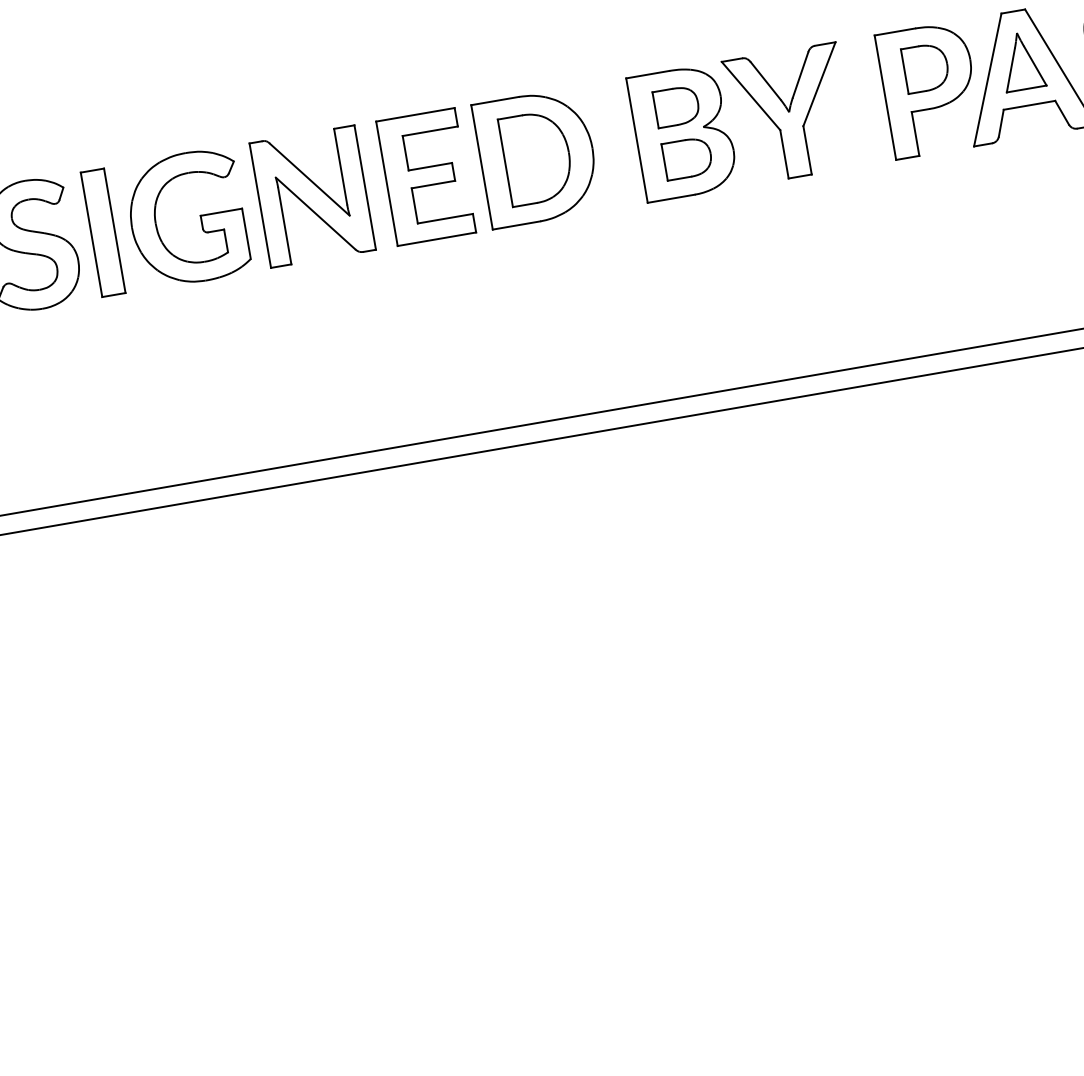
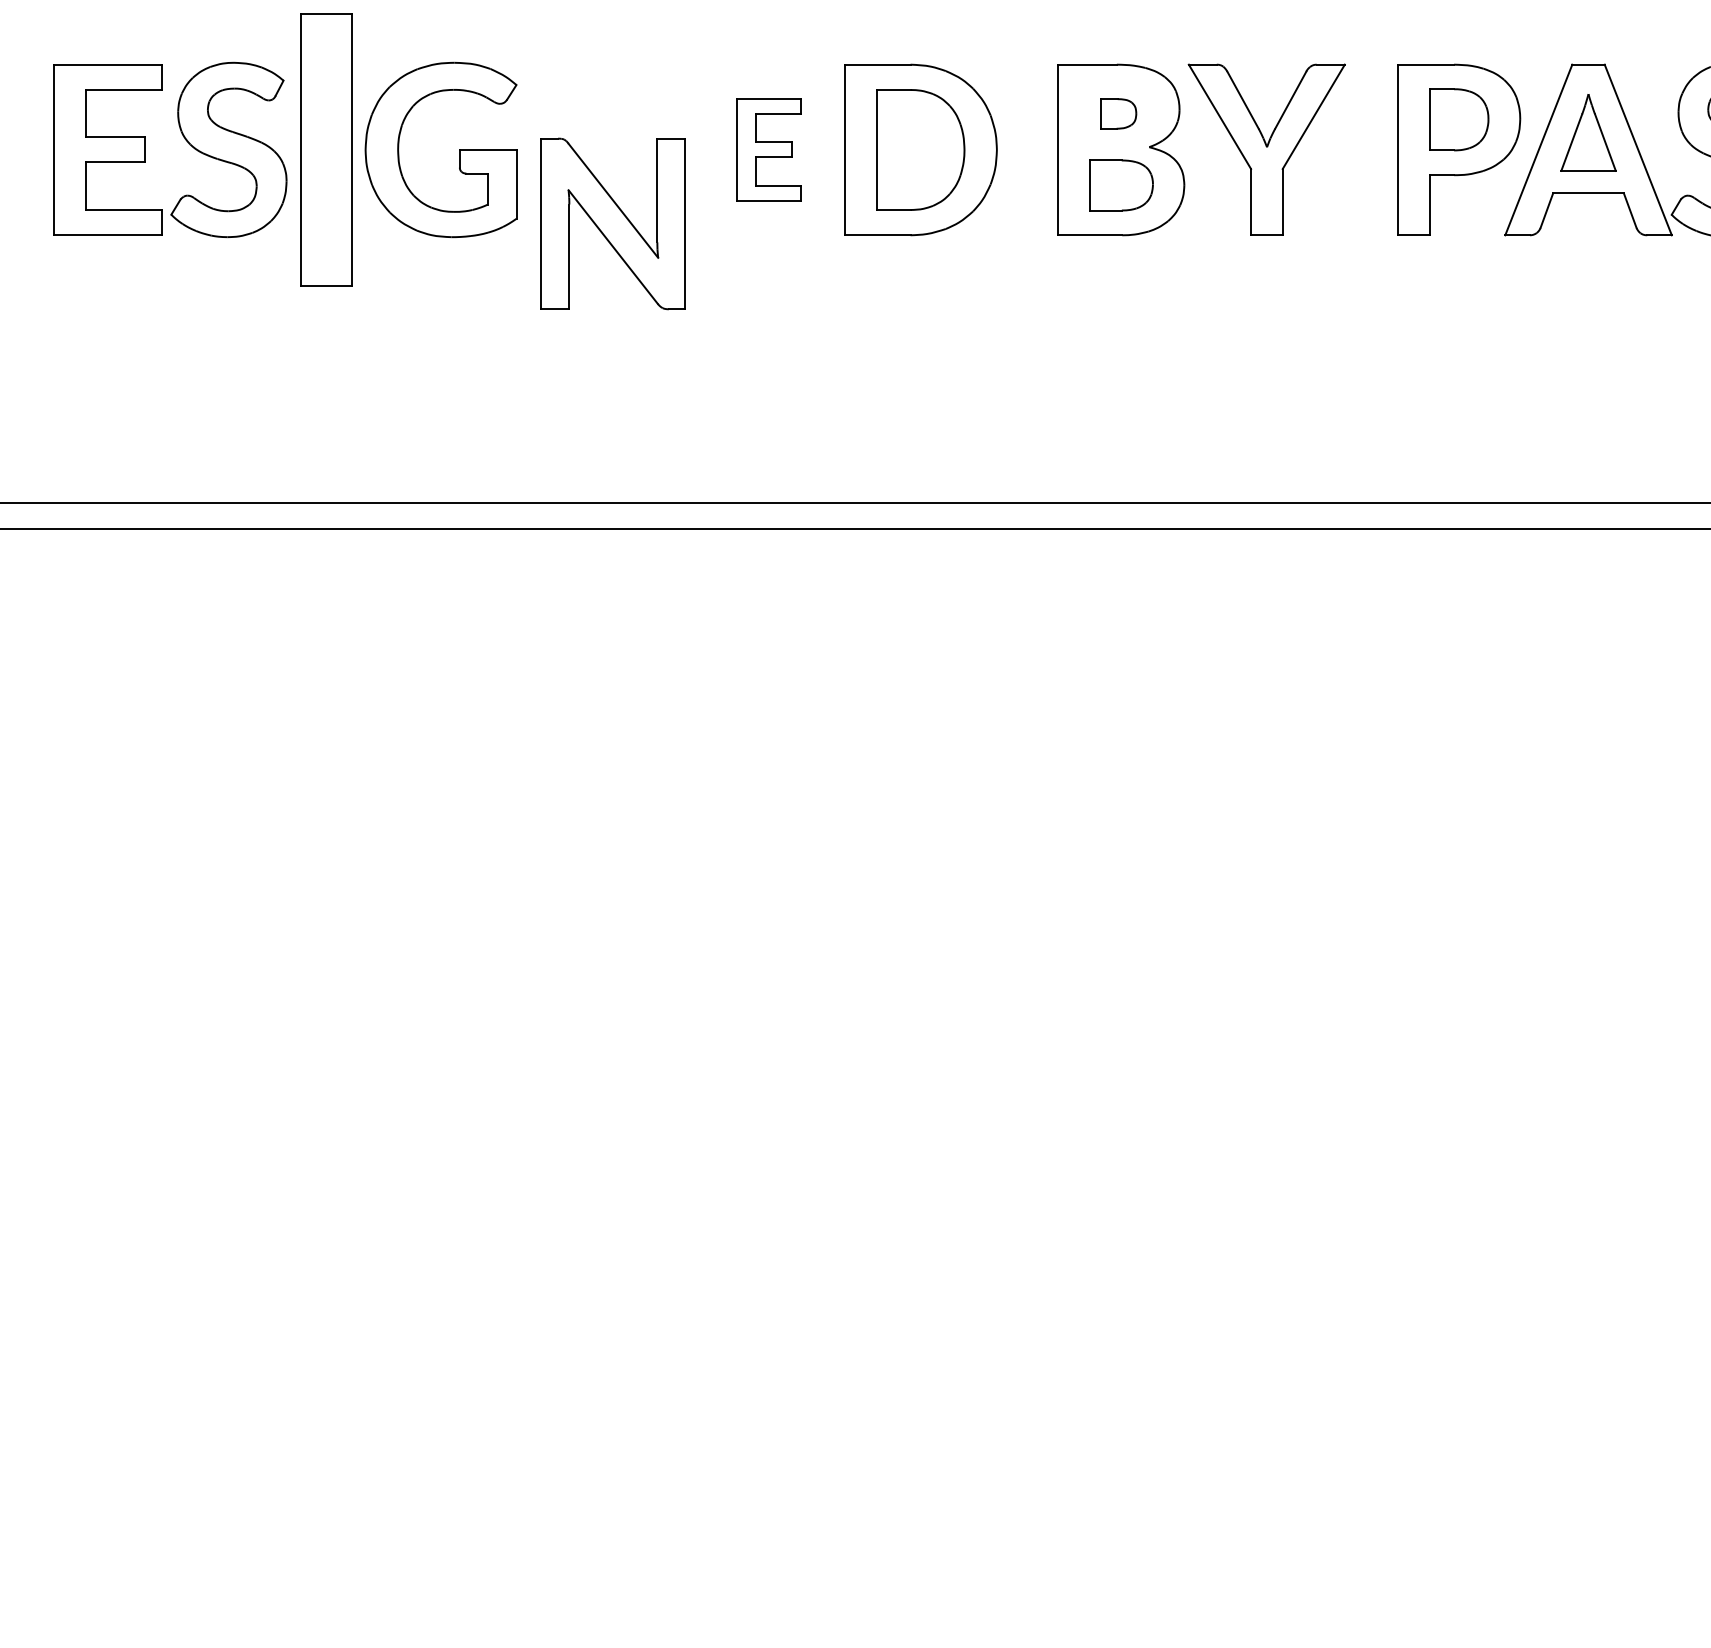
part: (676, 106) -> (1118, 113), size x0.6
part: (425, 176) -> (768, 149), size x0.6
part: (312, 196) -> (612, 223), moved
part: (102, 232) -> (325, 149), size x1.6

